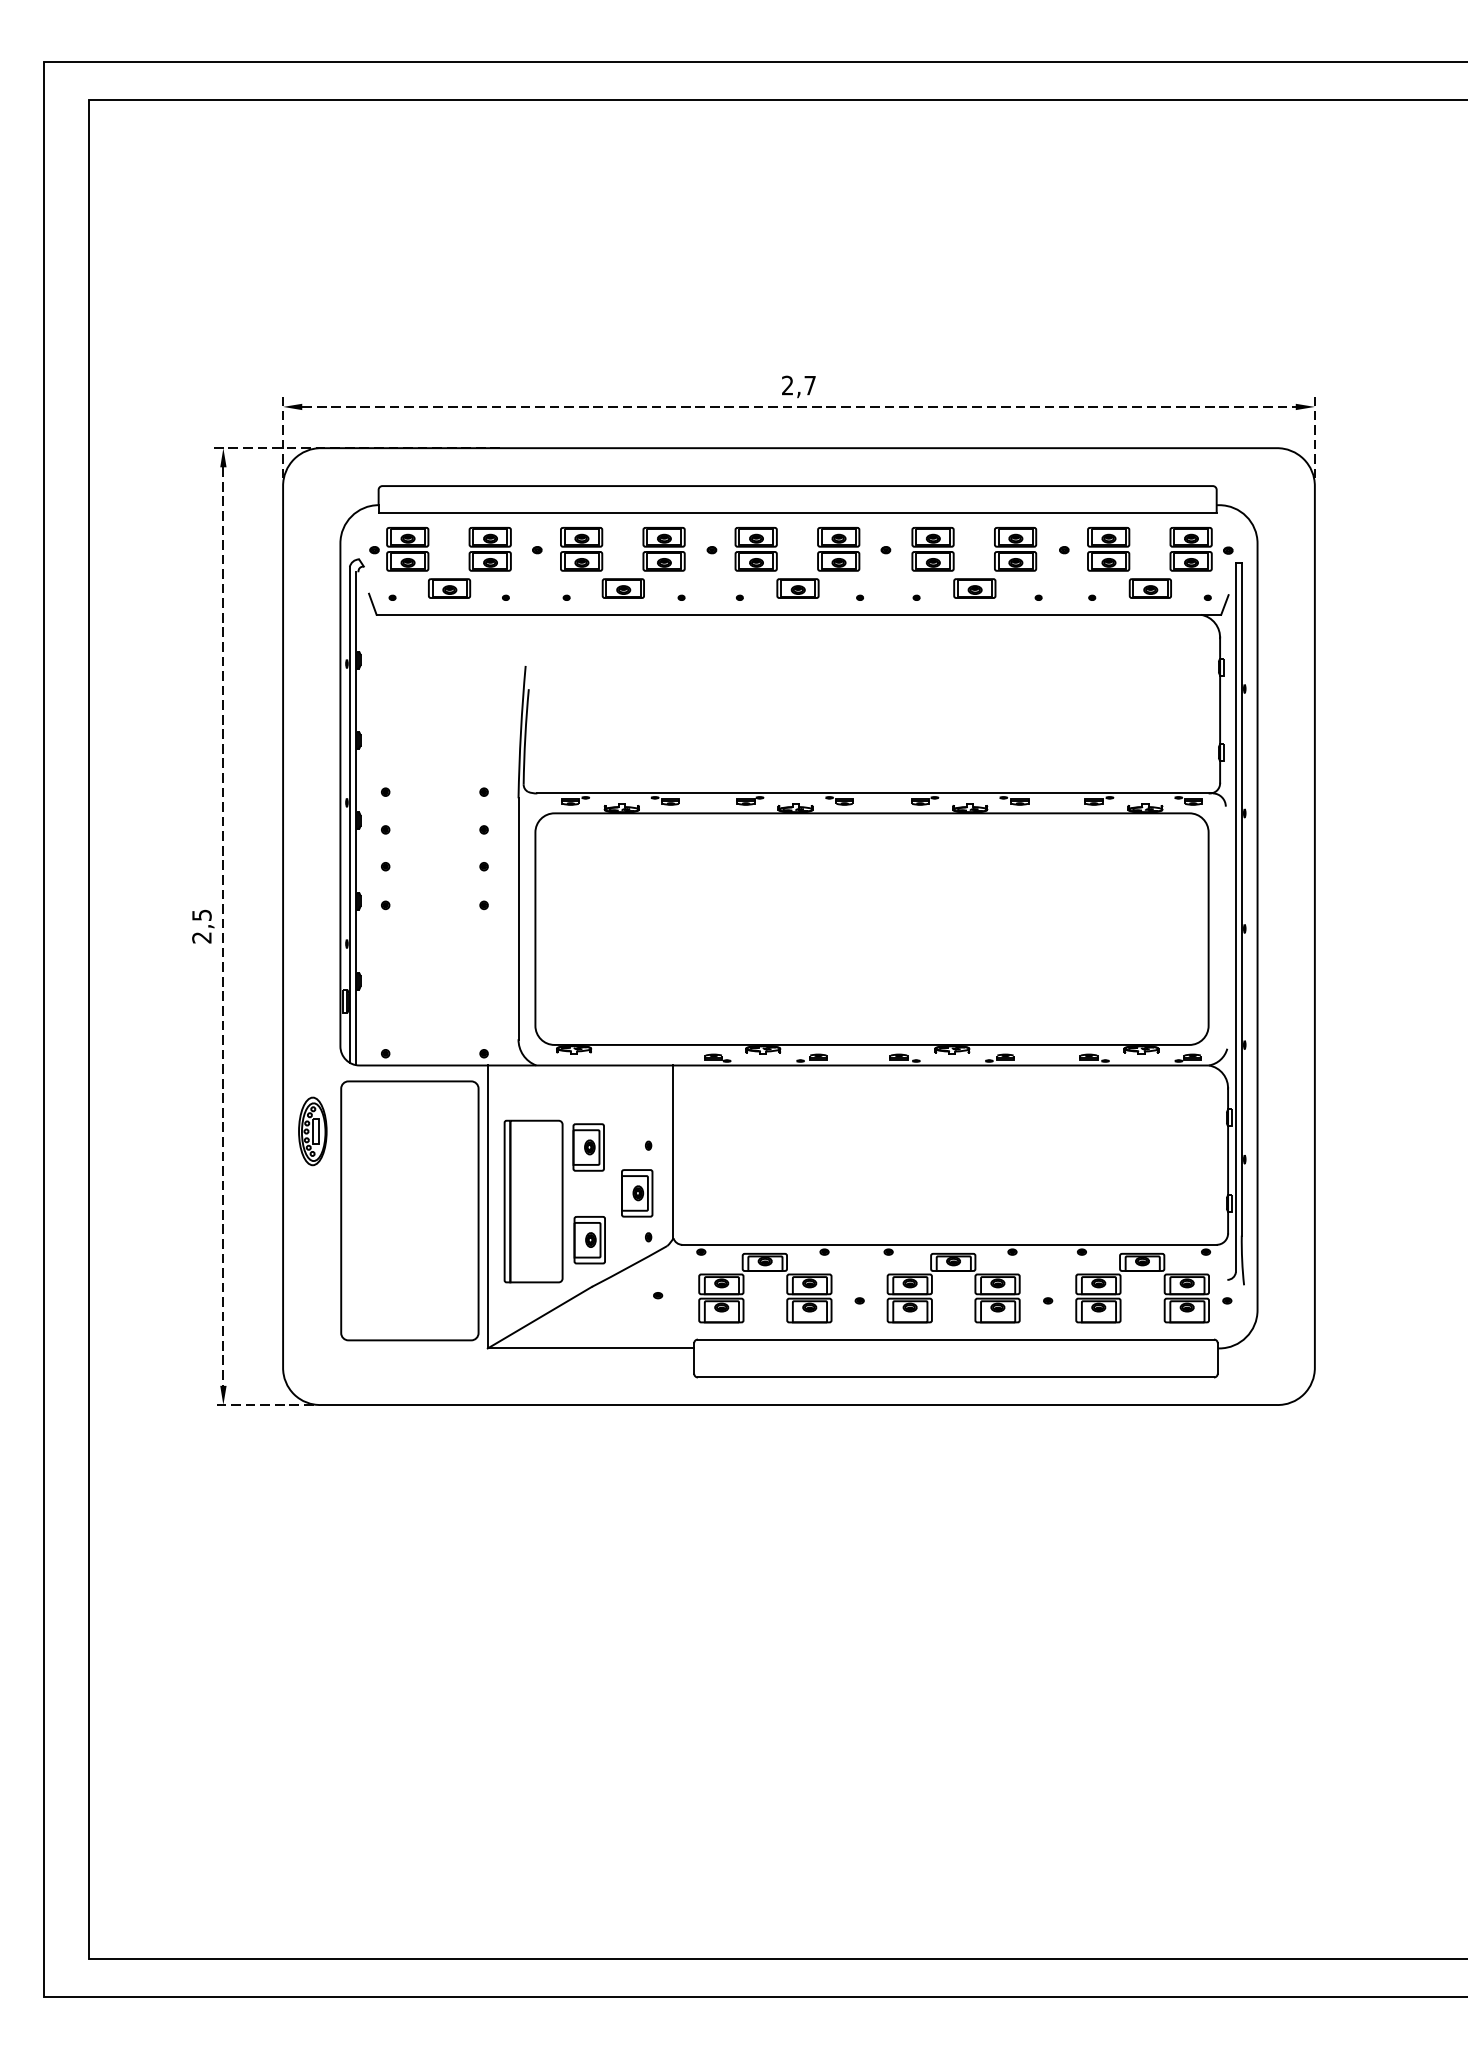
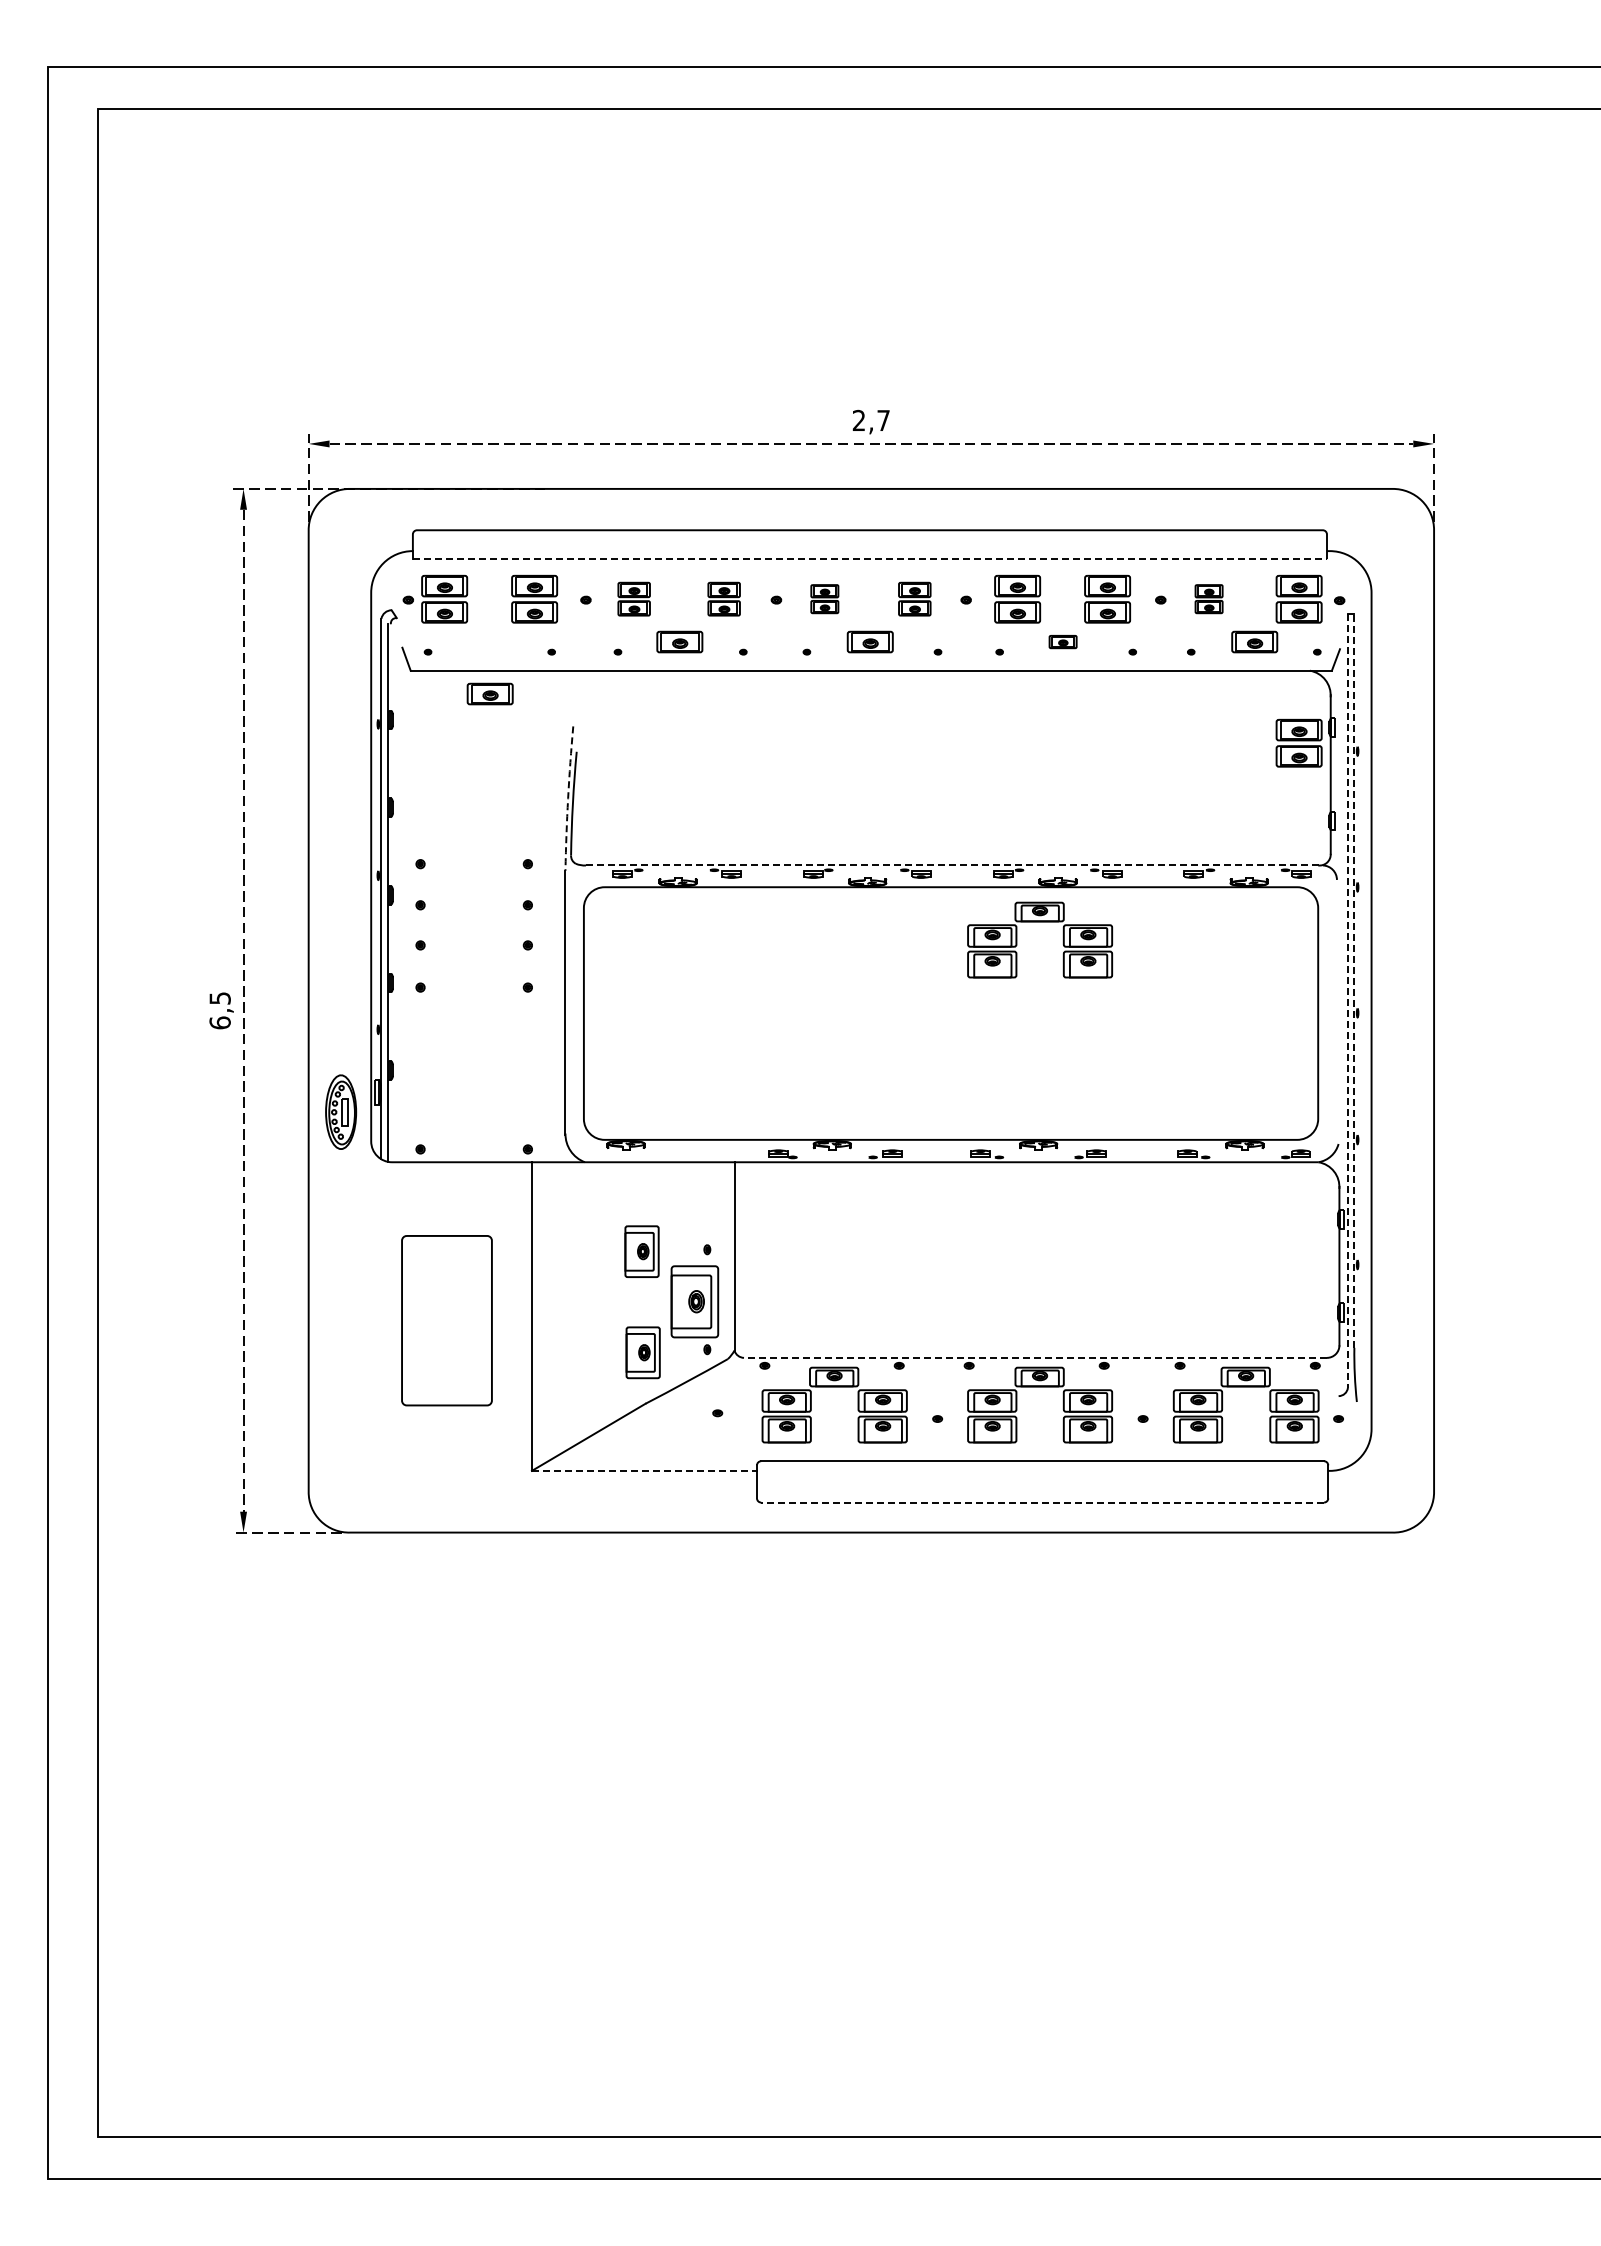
line: (798, 512) -> (870, 559), solid -> dashed
part: (580, 548) -> (633, 598), size x0.7
part: (663, 548) -> (723, 598), size x0.7
part: (756, 548) -> (824, 598), size x0.6
part: (838, 548) -> (914, 598), size x0.7
part: (1108, 548) -> (1208, 598), size x0.6
part: (448, 588) -> (489, 693), moved
part: (974, 588) -> (1062, 641), size x0.6
part: (1190, 680) -> (1298, 742), added
arc: (521, 731) -> (568, 798), solid -> dashed
line: (875, 793) -> (954, 865), solid -> dashed
part: (954, 845) -> (1040, 922), added
line: (1241, 898) -> (1354, 980), solid -> dashed
line: (1235, 918) -> (1347, 1001), solid -> dashed
text: (201, 937) -> (219, 1022), 2,5 -> 6,5
part: (313, 1130) -> (341, 1111), moved
part: (636, 1193) -> (694, 1301), size x1.4
part: (533, 1201) -> (581, 1310), removed
part: (409, 1210) -> (446, 1320), size x0.6
line: (948, 1244) -> (1034, 1357), solid -> dashed
line: (590, 1348) -> (644, 1470), solid -> dashed
line: (955, 1377) -> (1042, 1502), solid -> dashed

